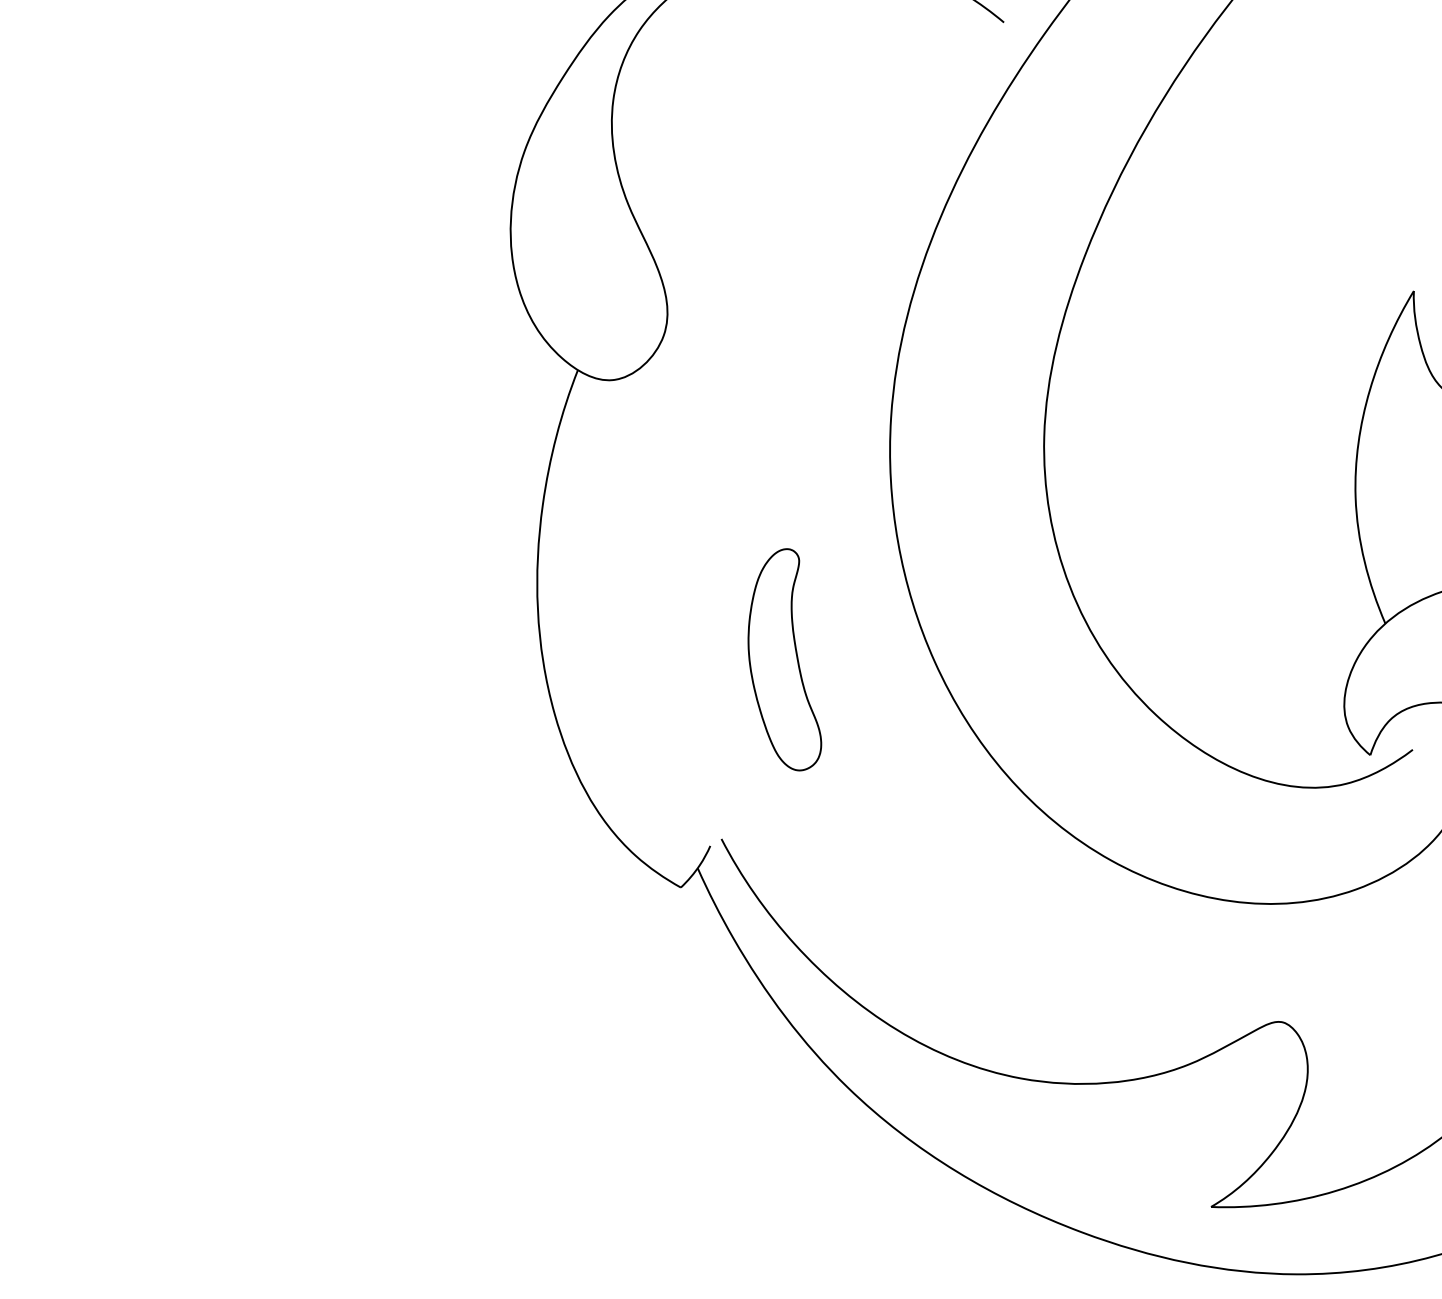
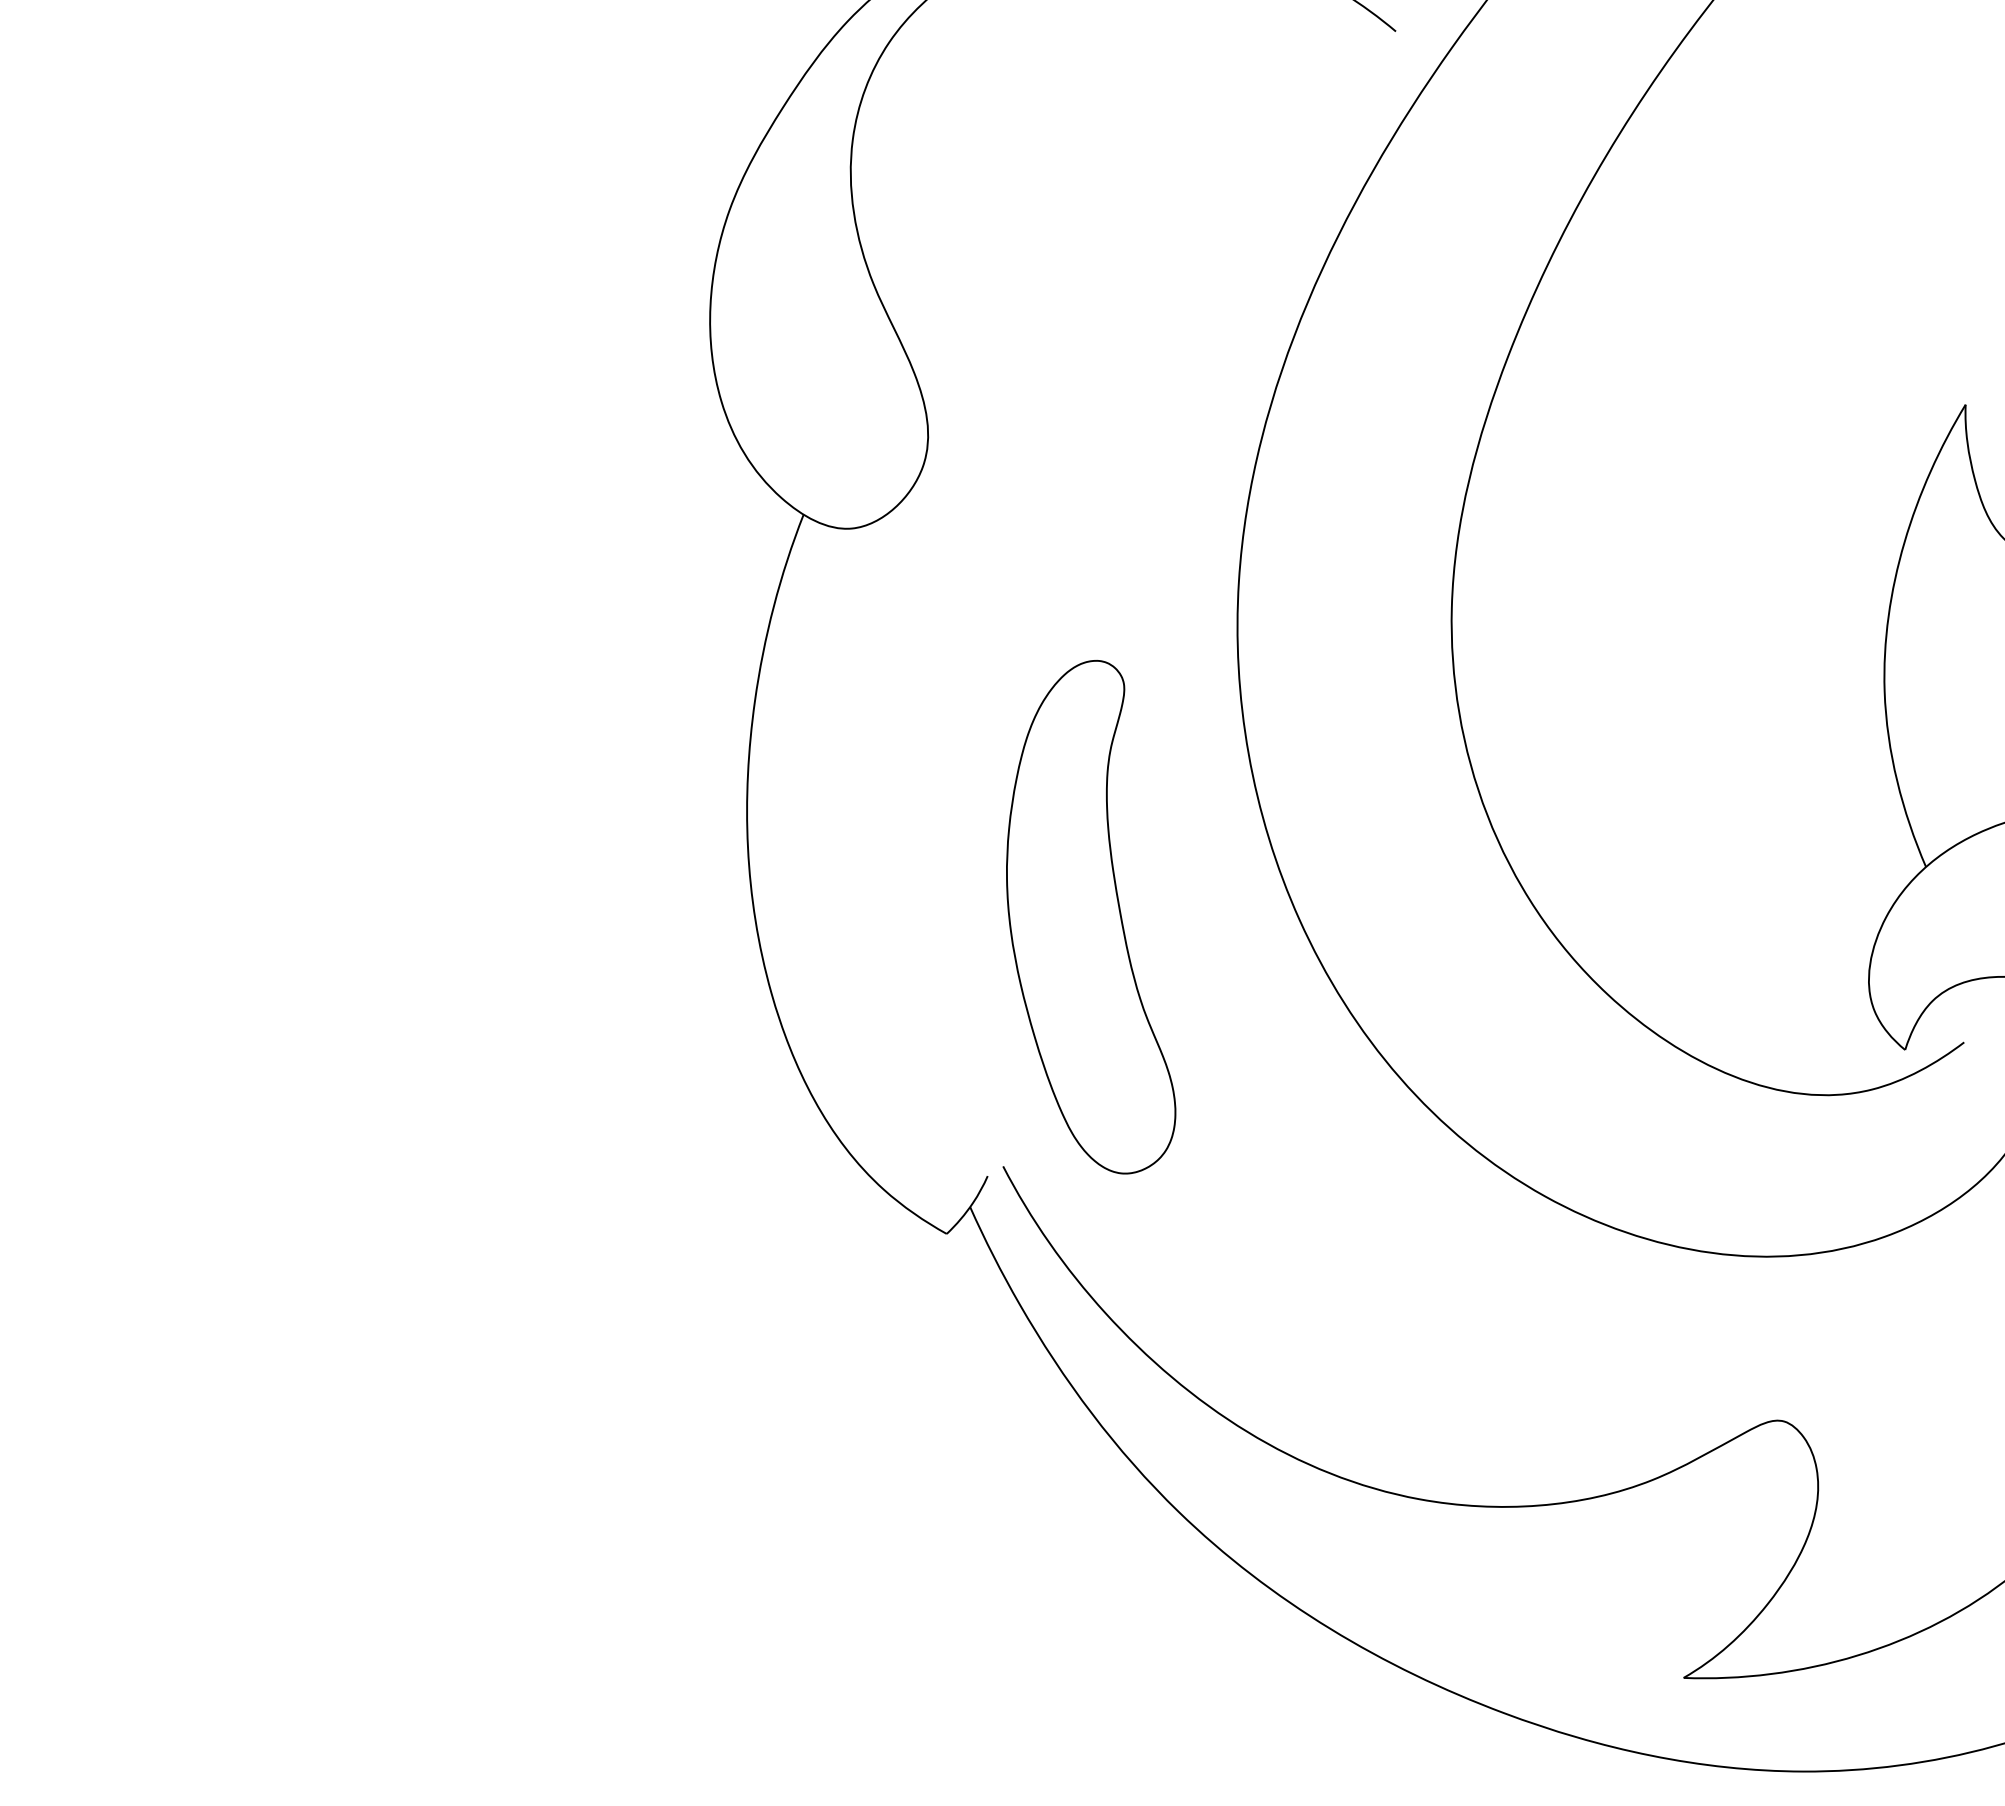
part: (785, 659) -> (1091, 917), size x1.67

